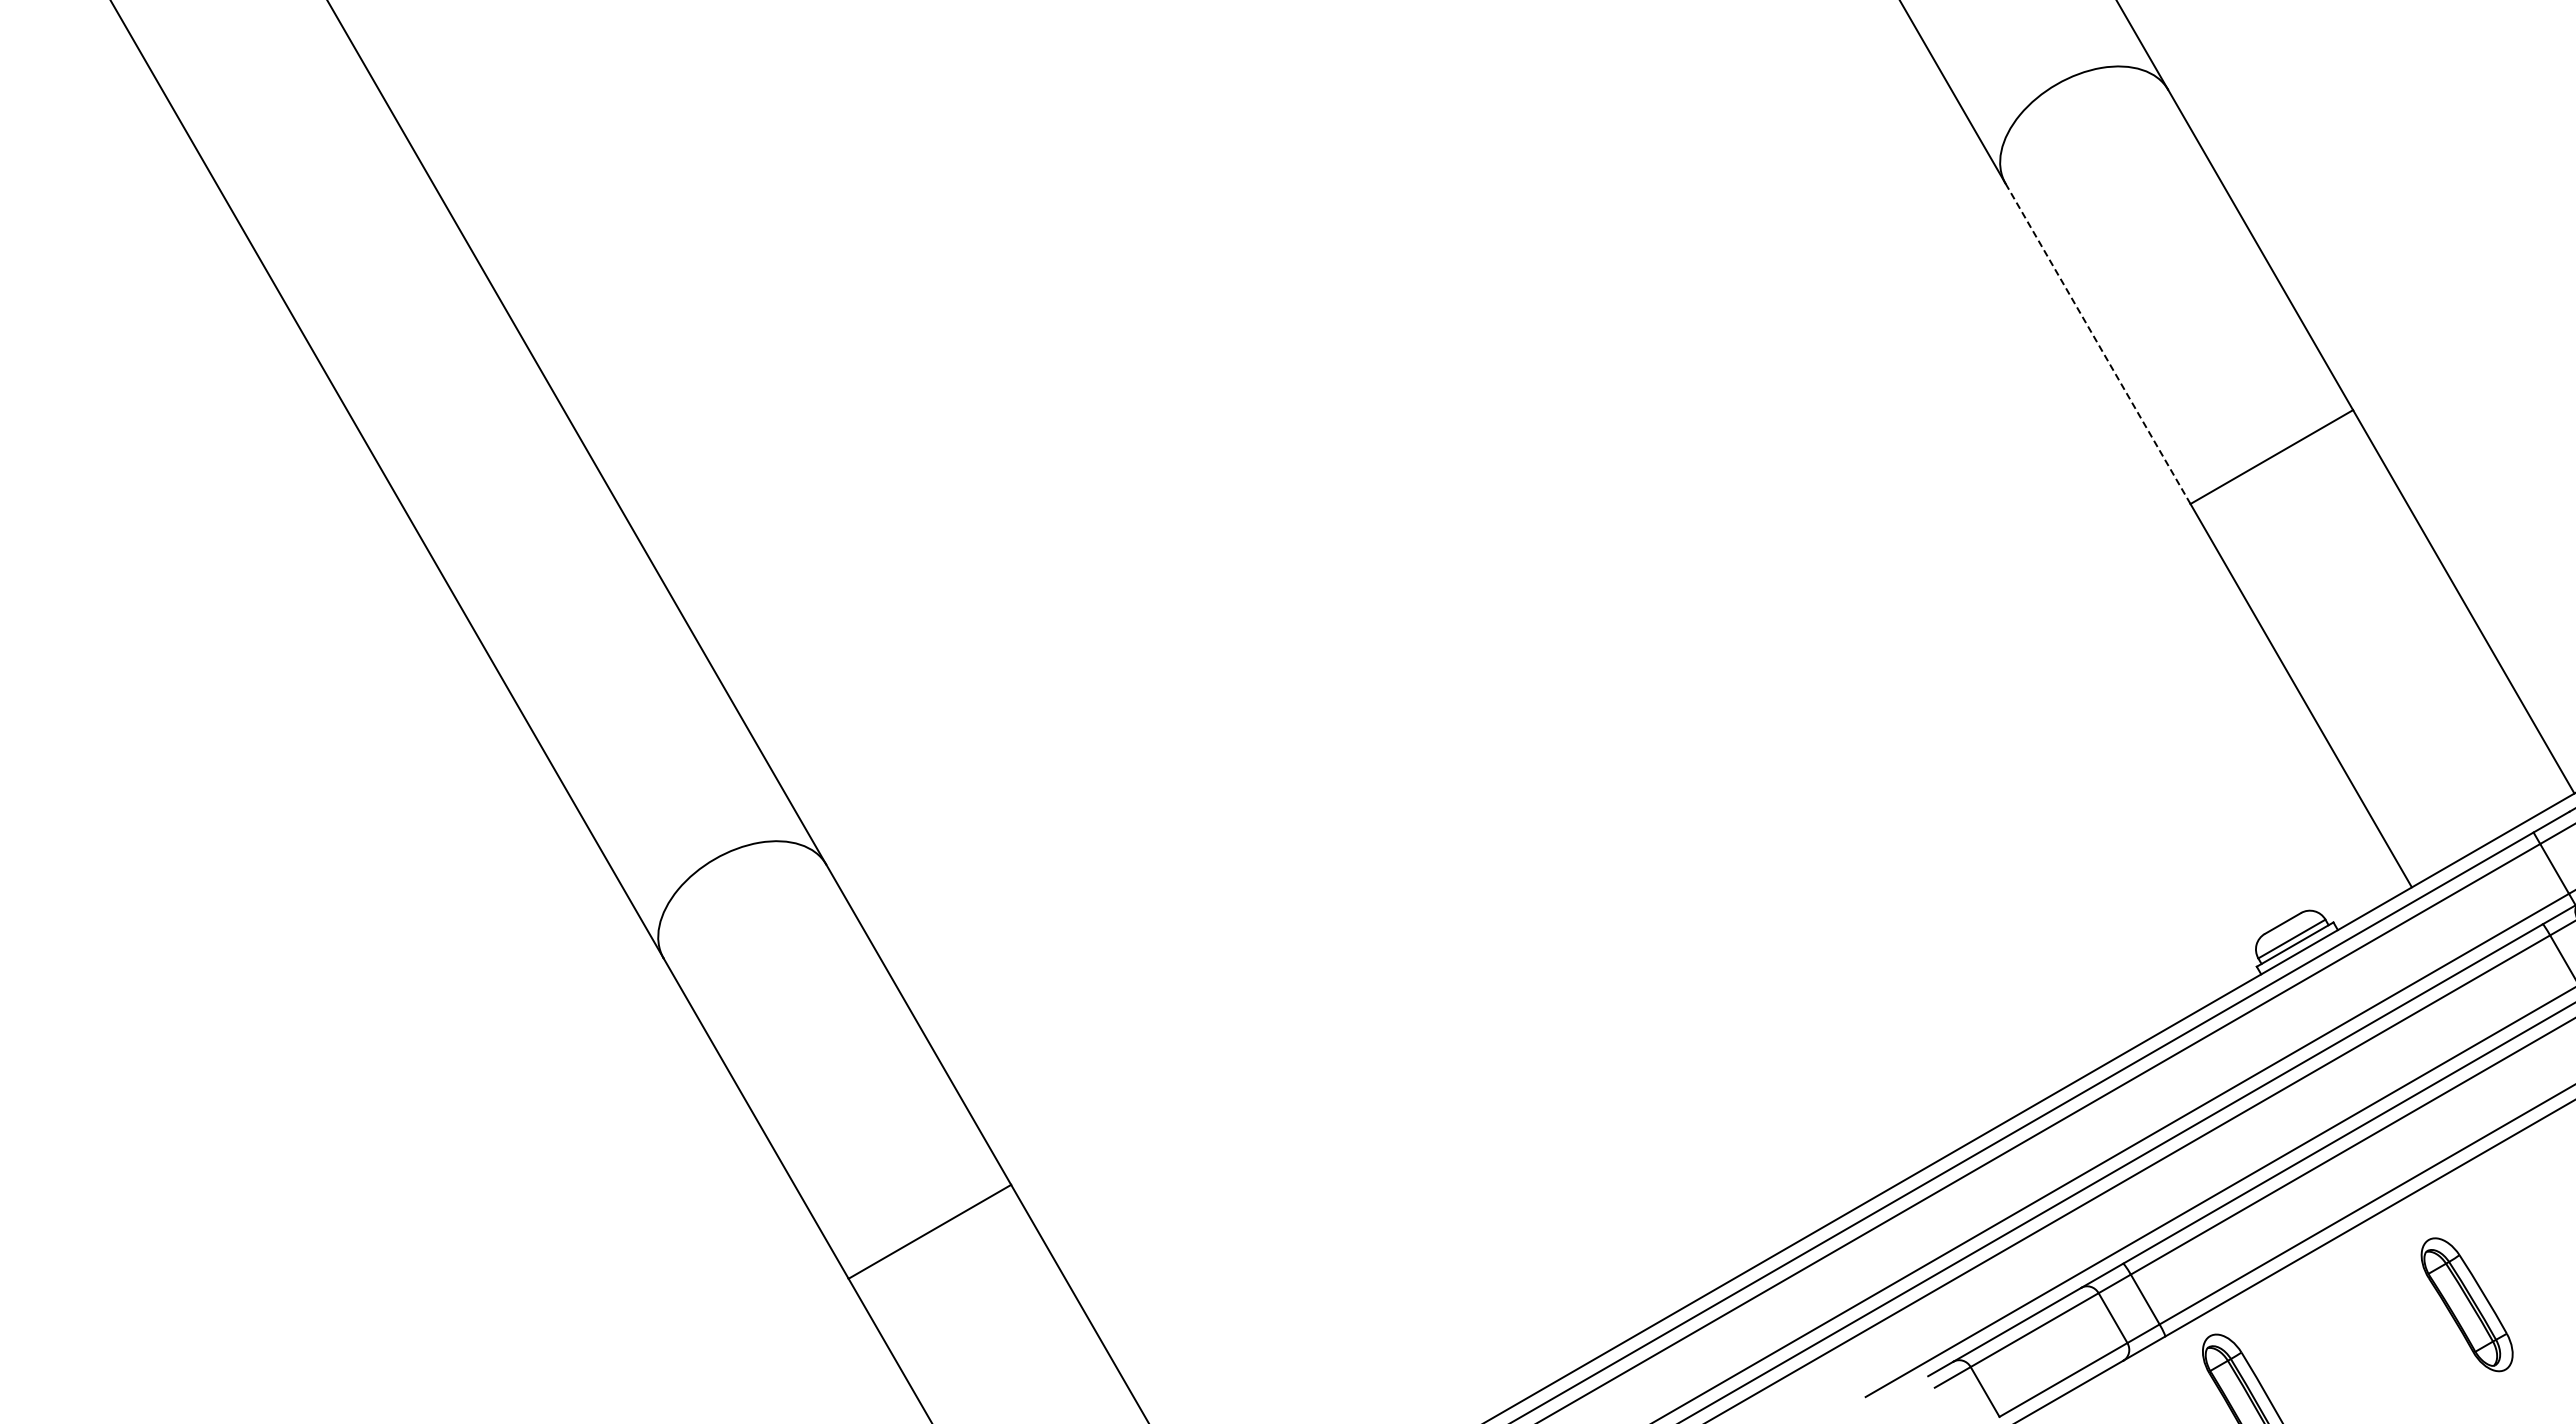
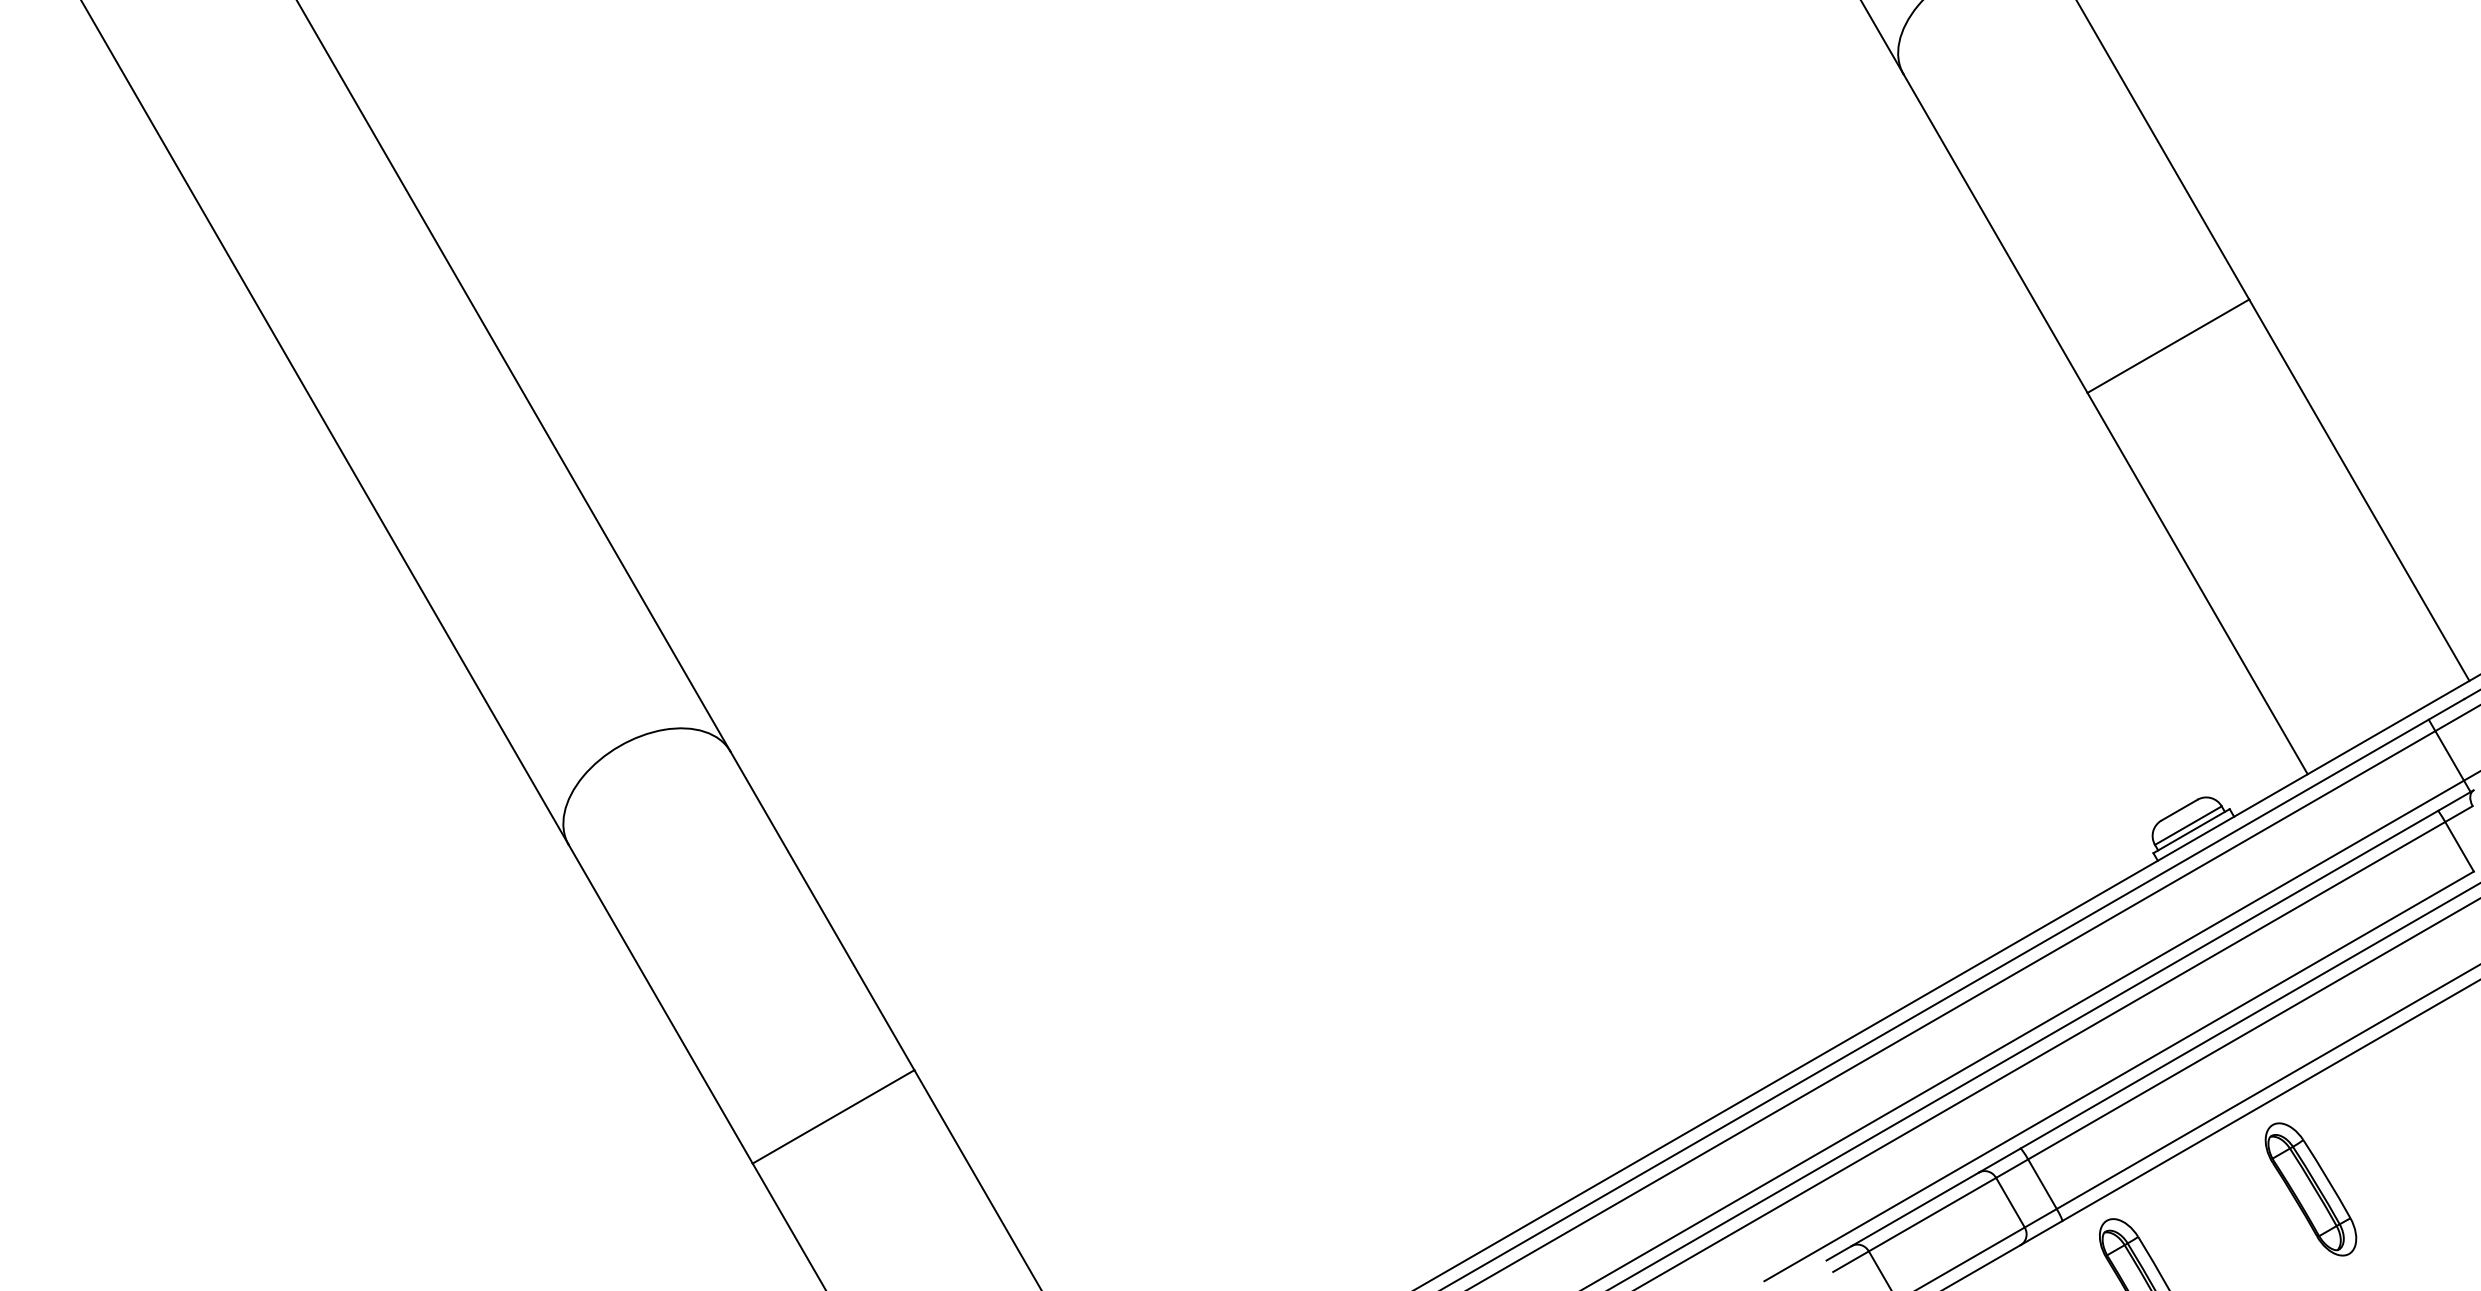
line: (2098, 343) -> (1995, 233), dashed -> solid
part: (2466, 1304) -> (2310, 1189), moved

